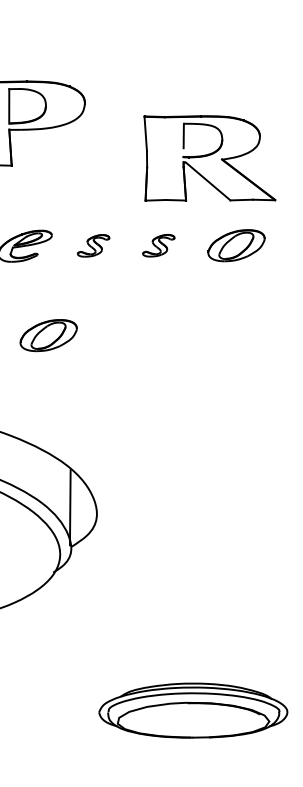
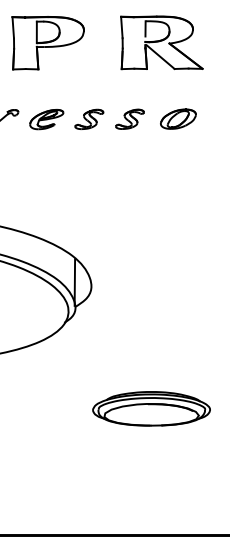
part: (209, 157) -> (161, 42), moved
part: (93, 244) -> (89, 118), size x1.43
part: (158, 244) -> (129, 118), size x1.43
part: (48, 334) -> (61, 174), removed

